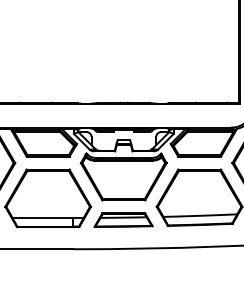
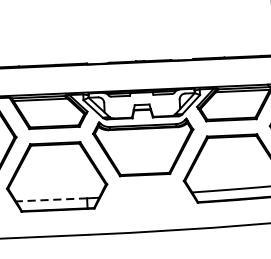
line: (42, 218) -> (51, 200), solid -> dashed
part: (123, 219) -> (145, 197), removed

